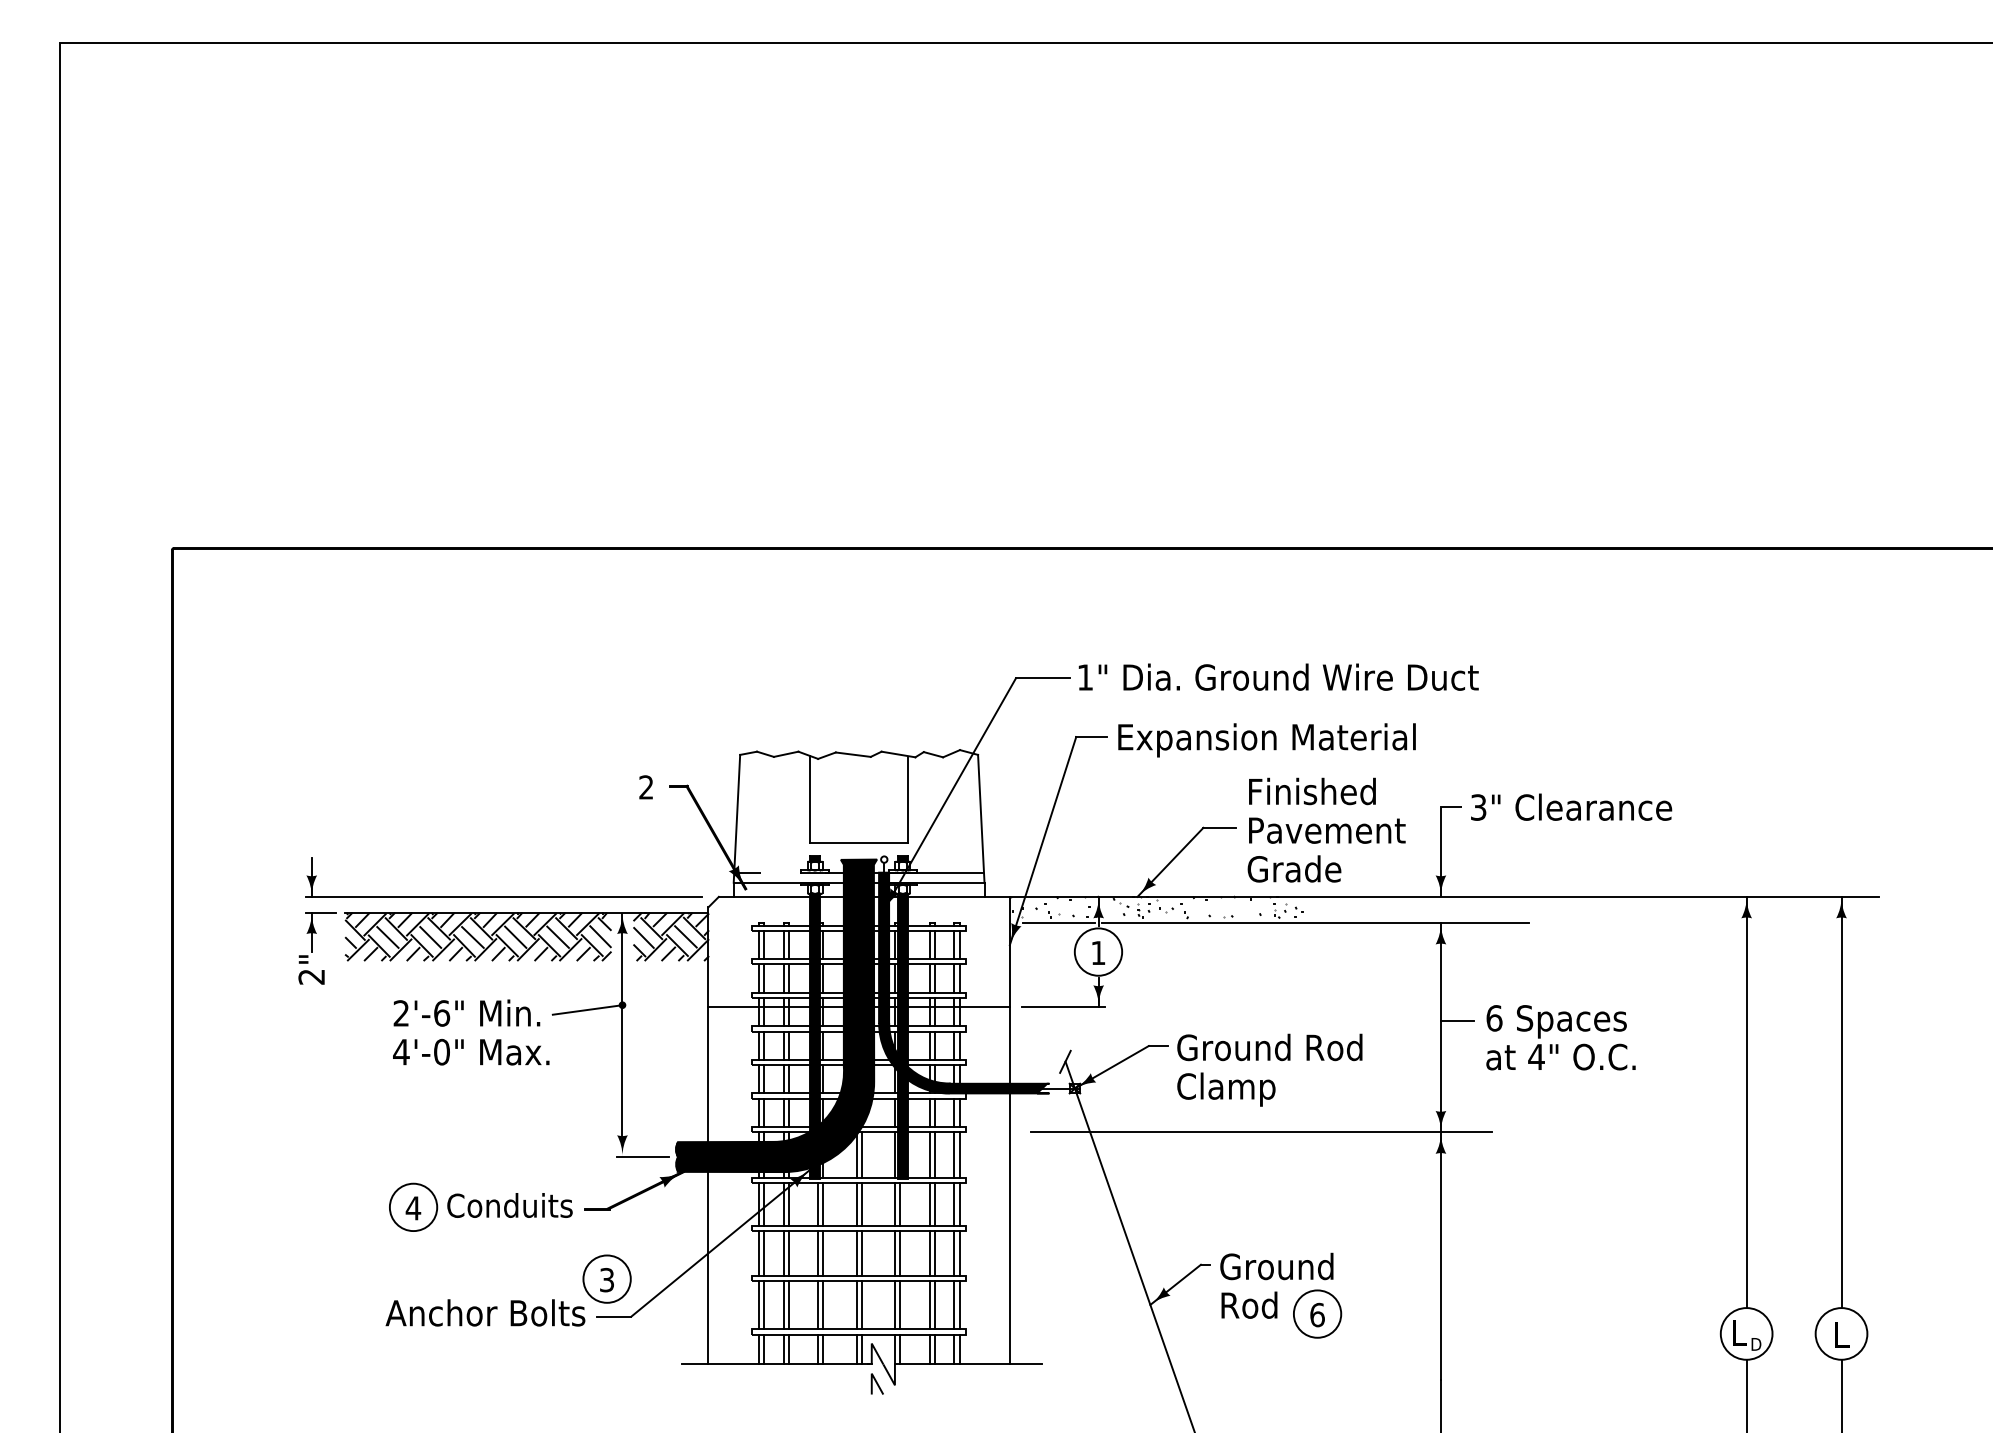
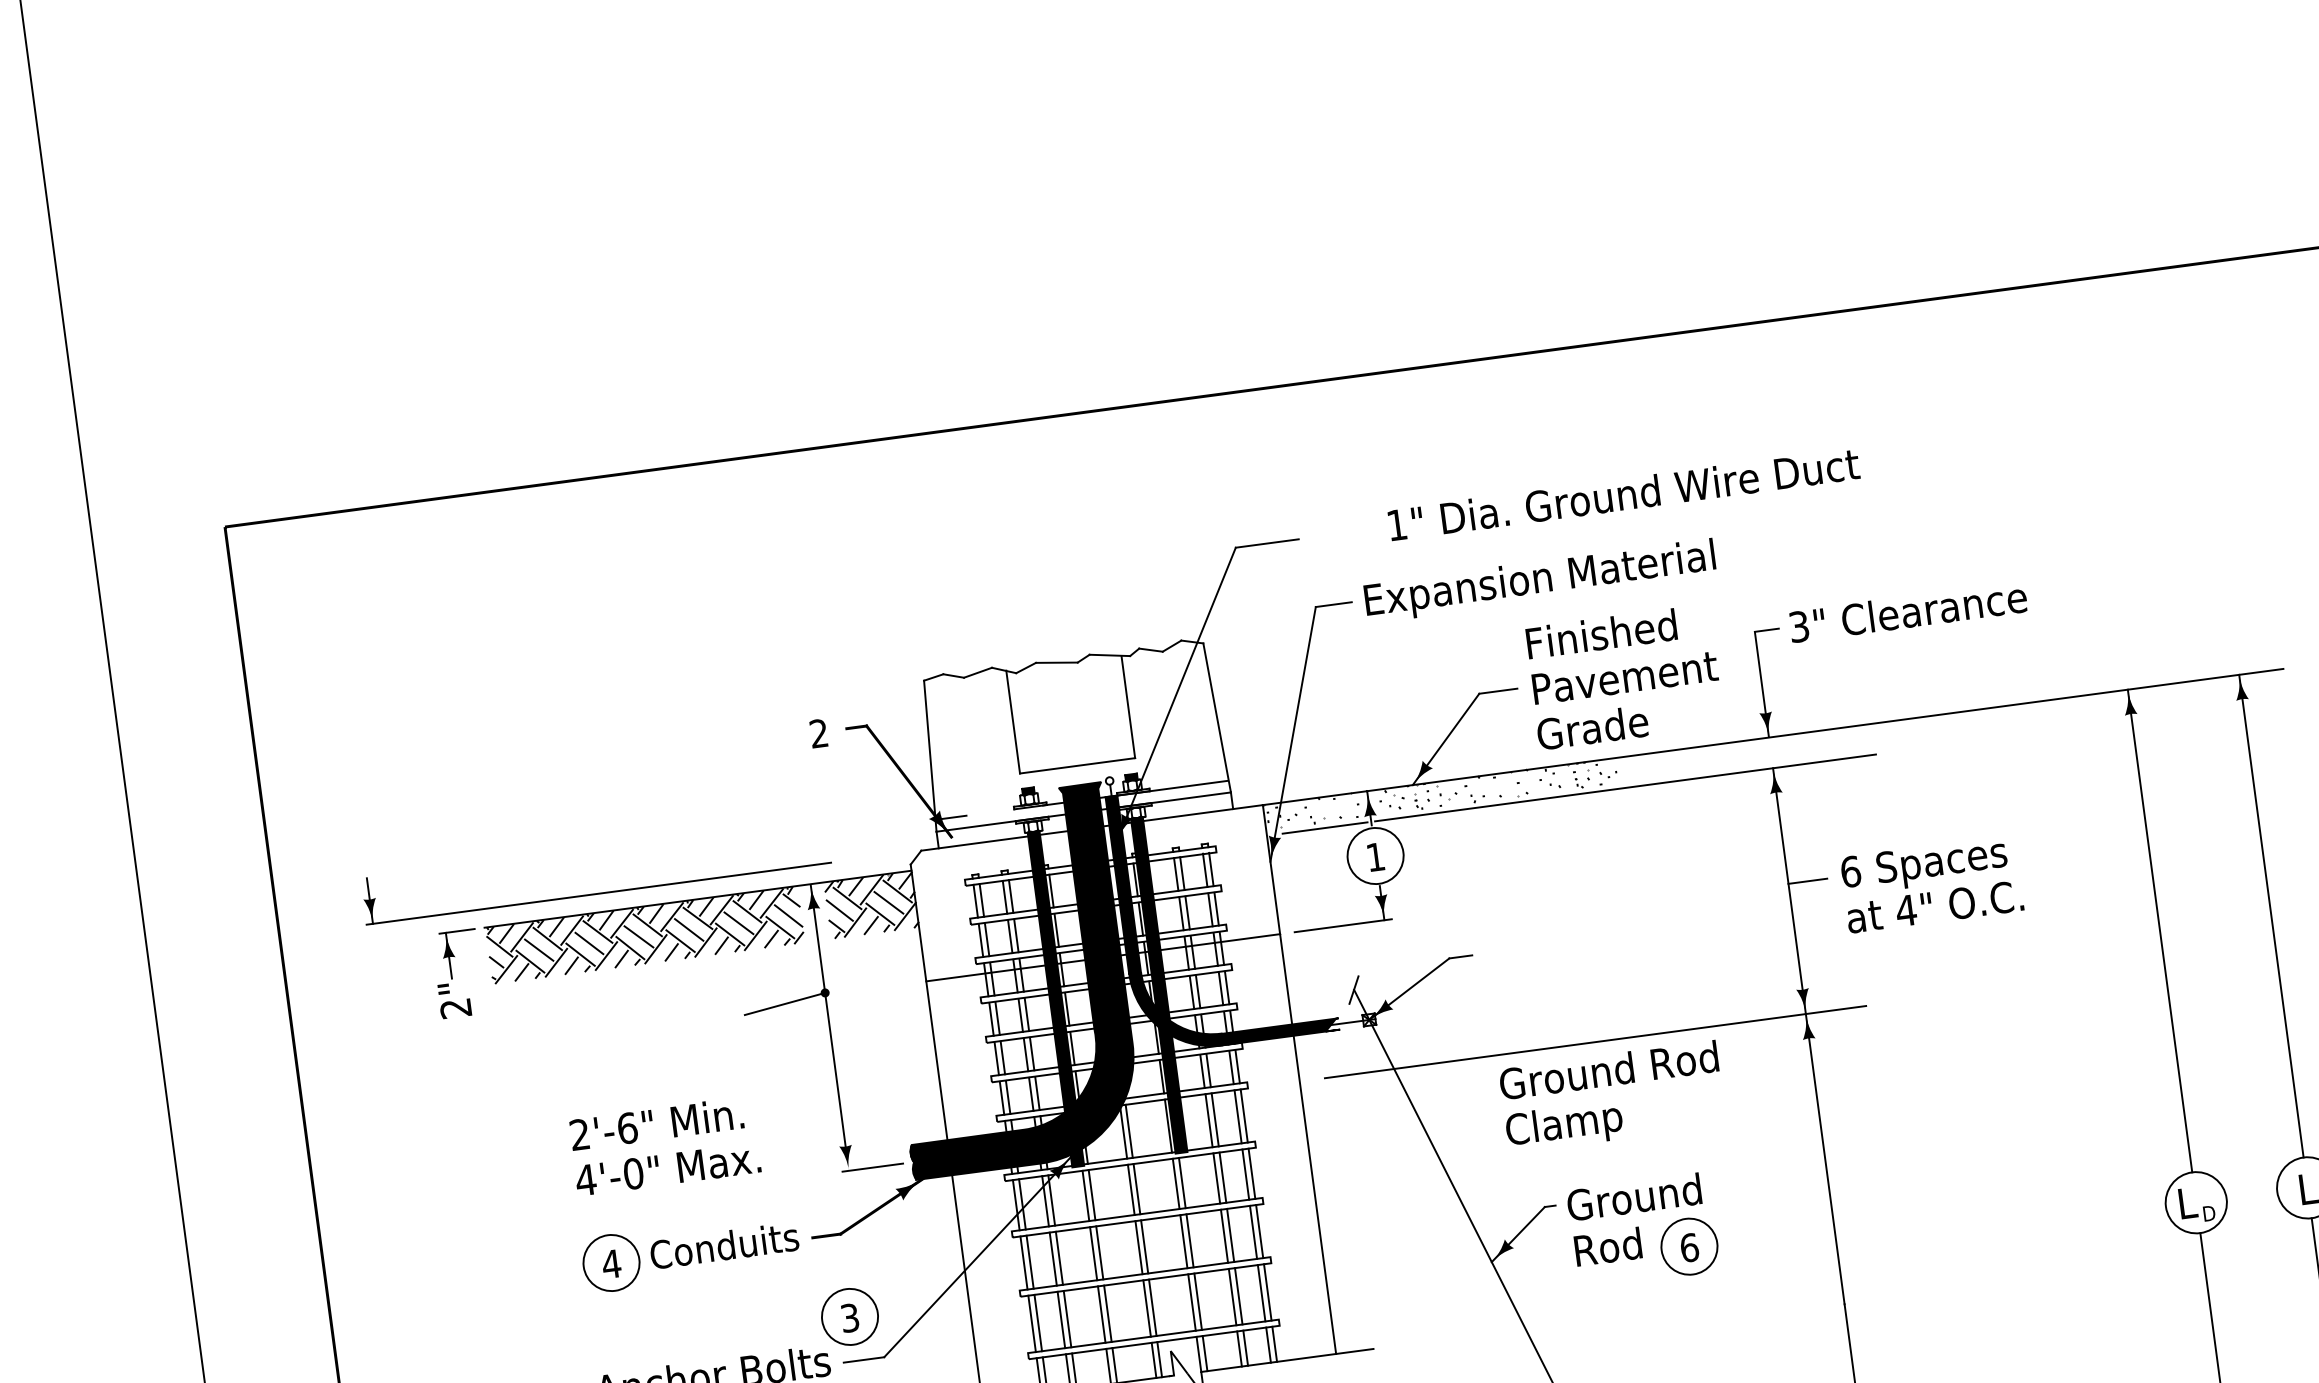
text: (1278, 676) -> (1623, 493), moved
part: (503, 896) -> (598, 893), moved
text: (471, 1032) -> (665, 1146), moved
text: (1269, 1069) -> (1611, 1096), moved

